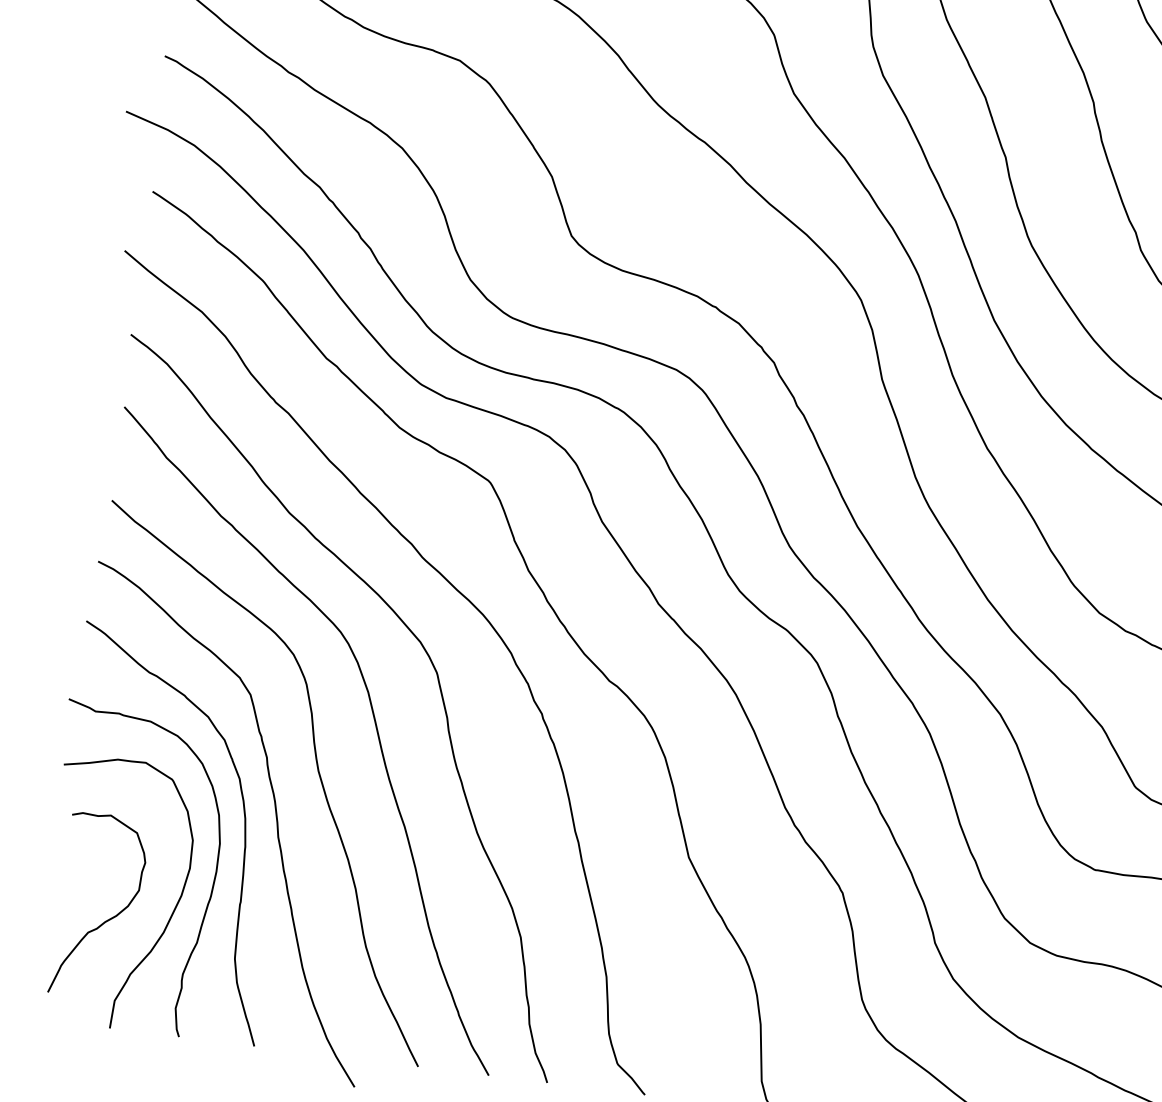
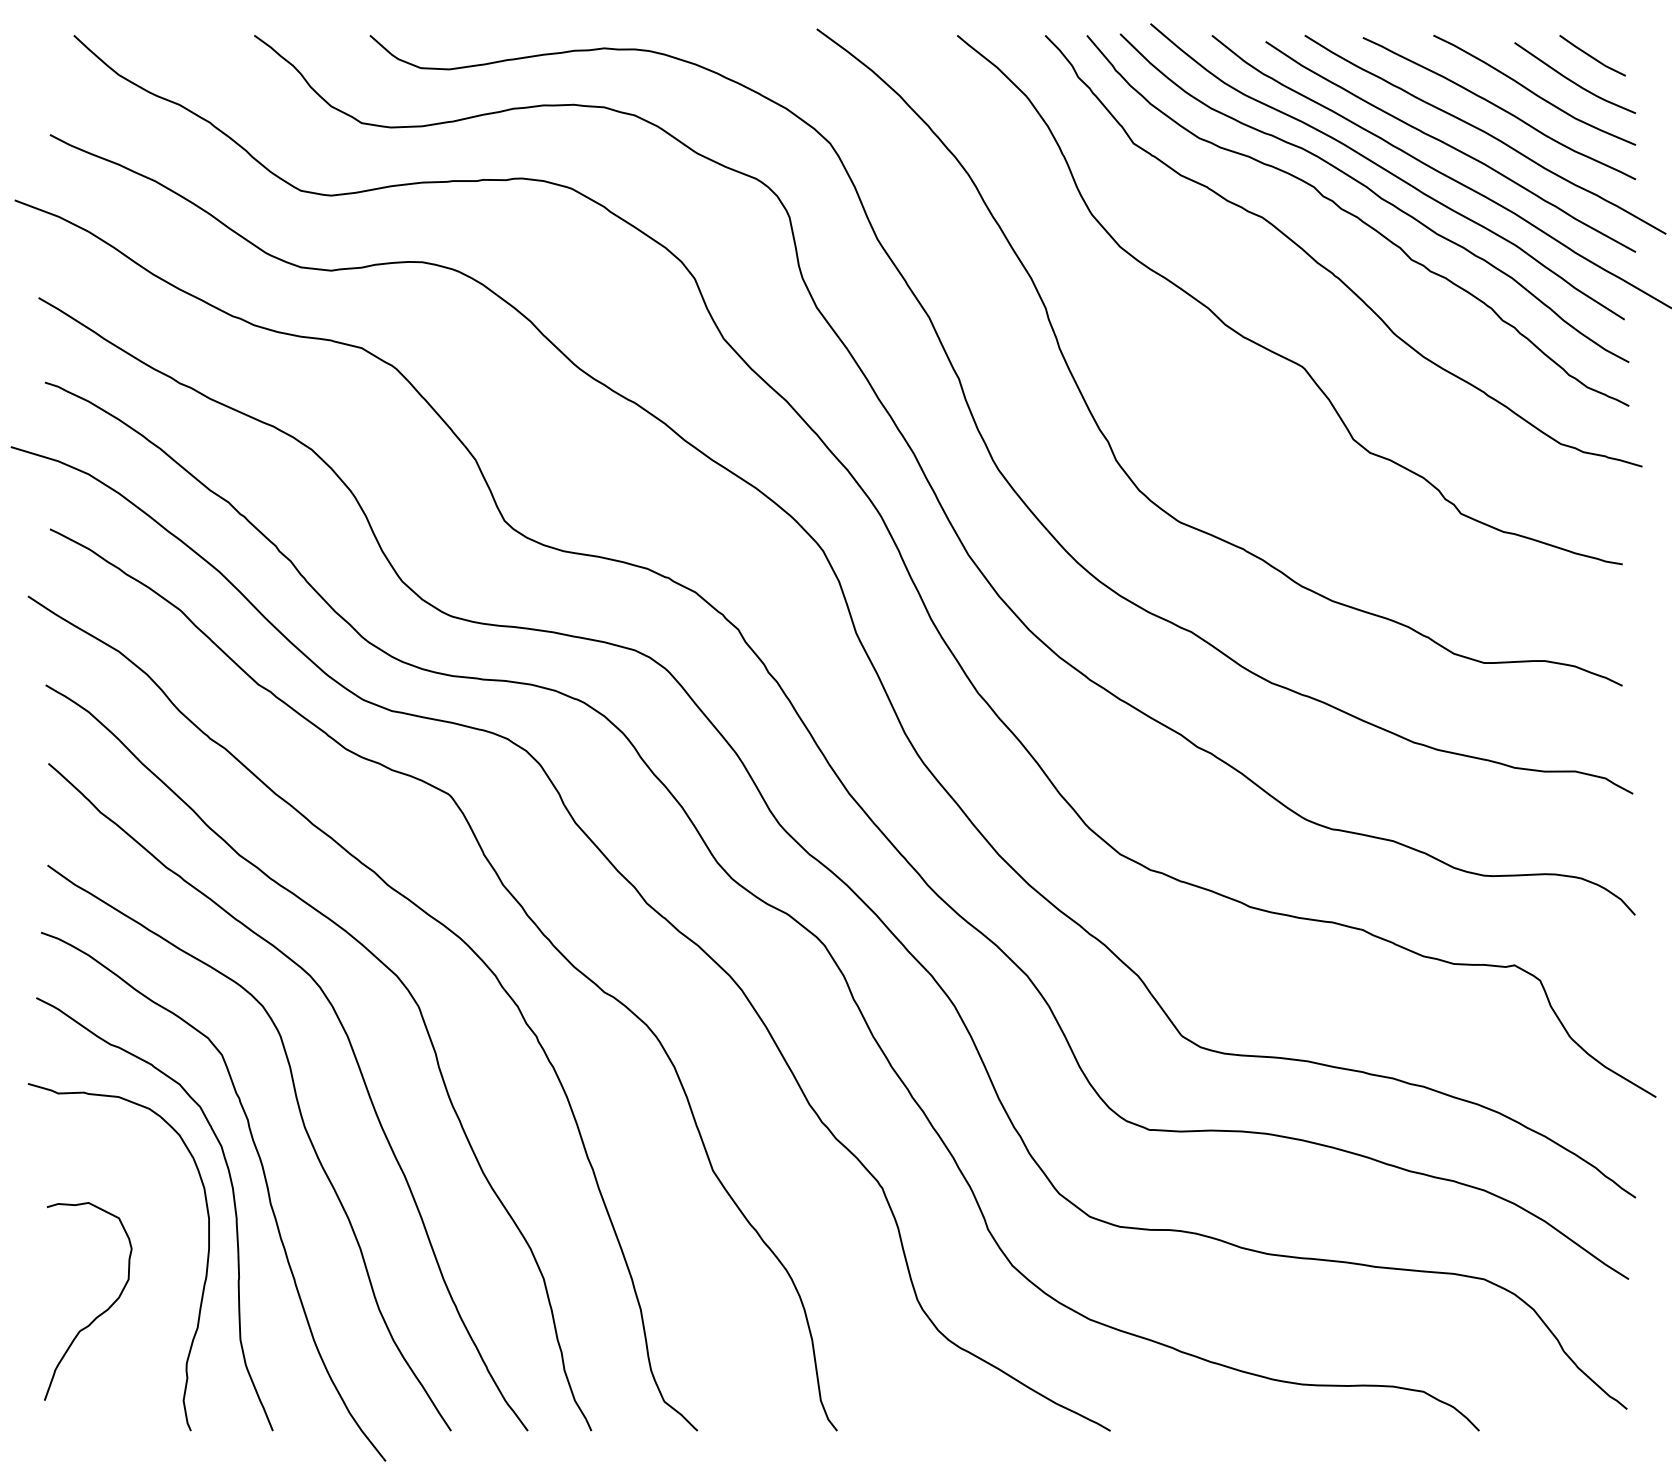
curve: (170, 916) -> (165, 1303), removed

